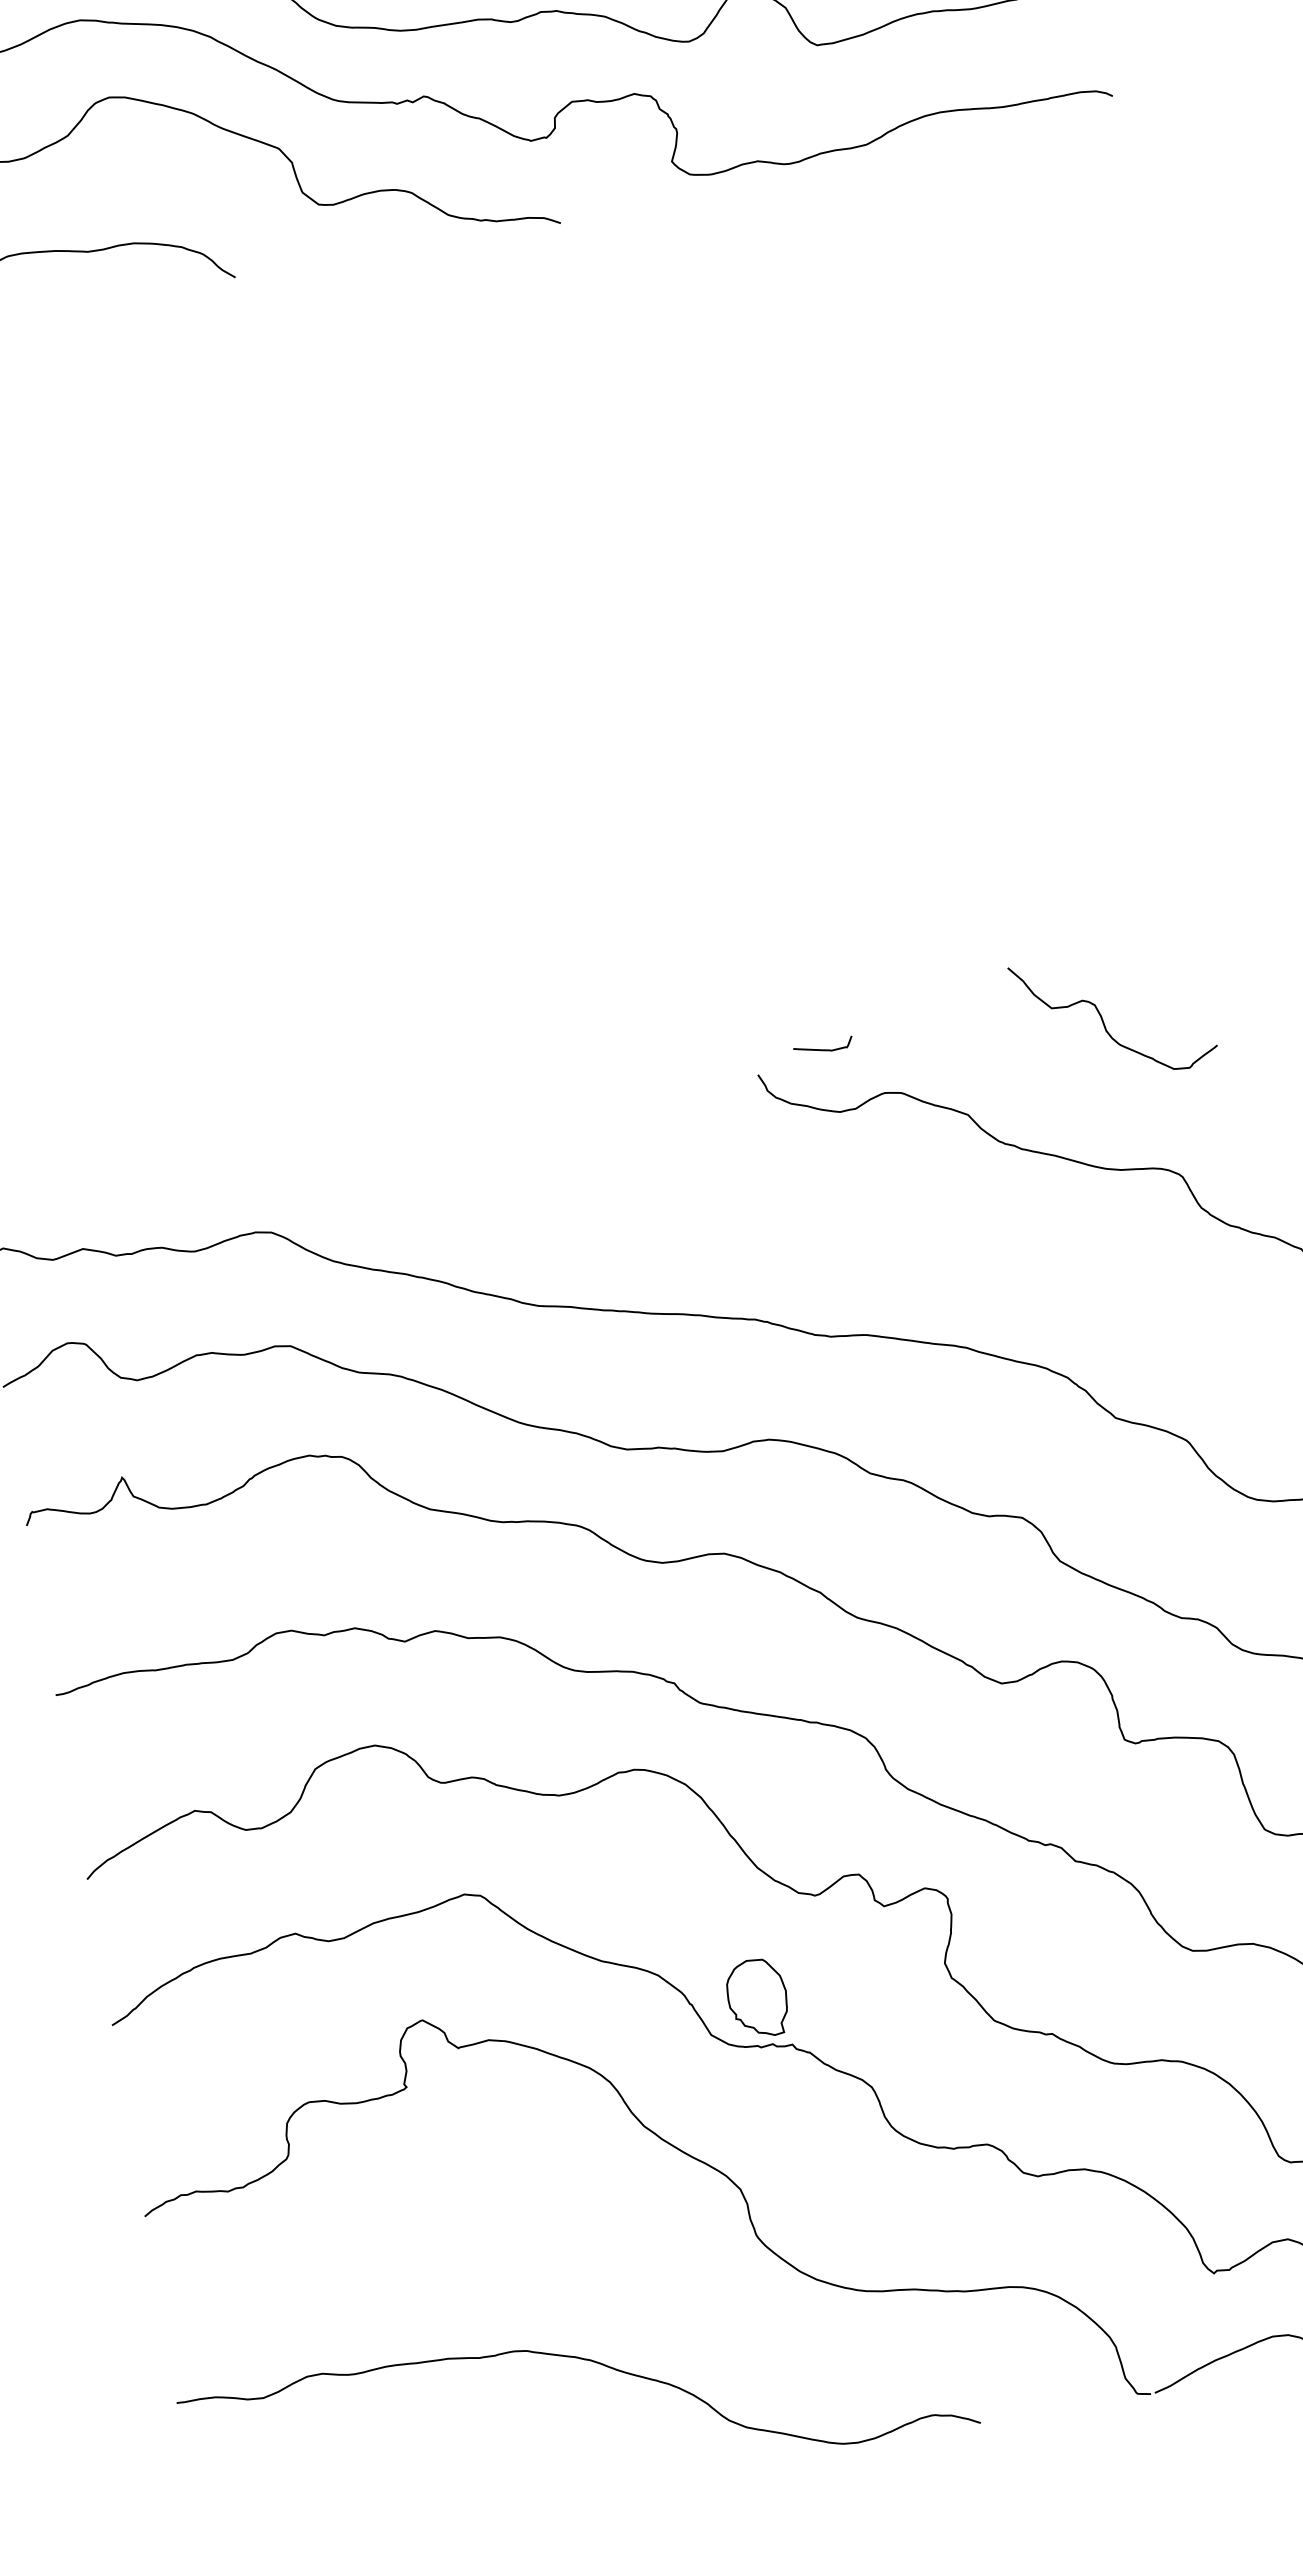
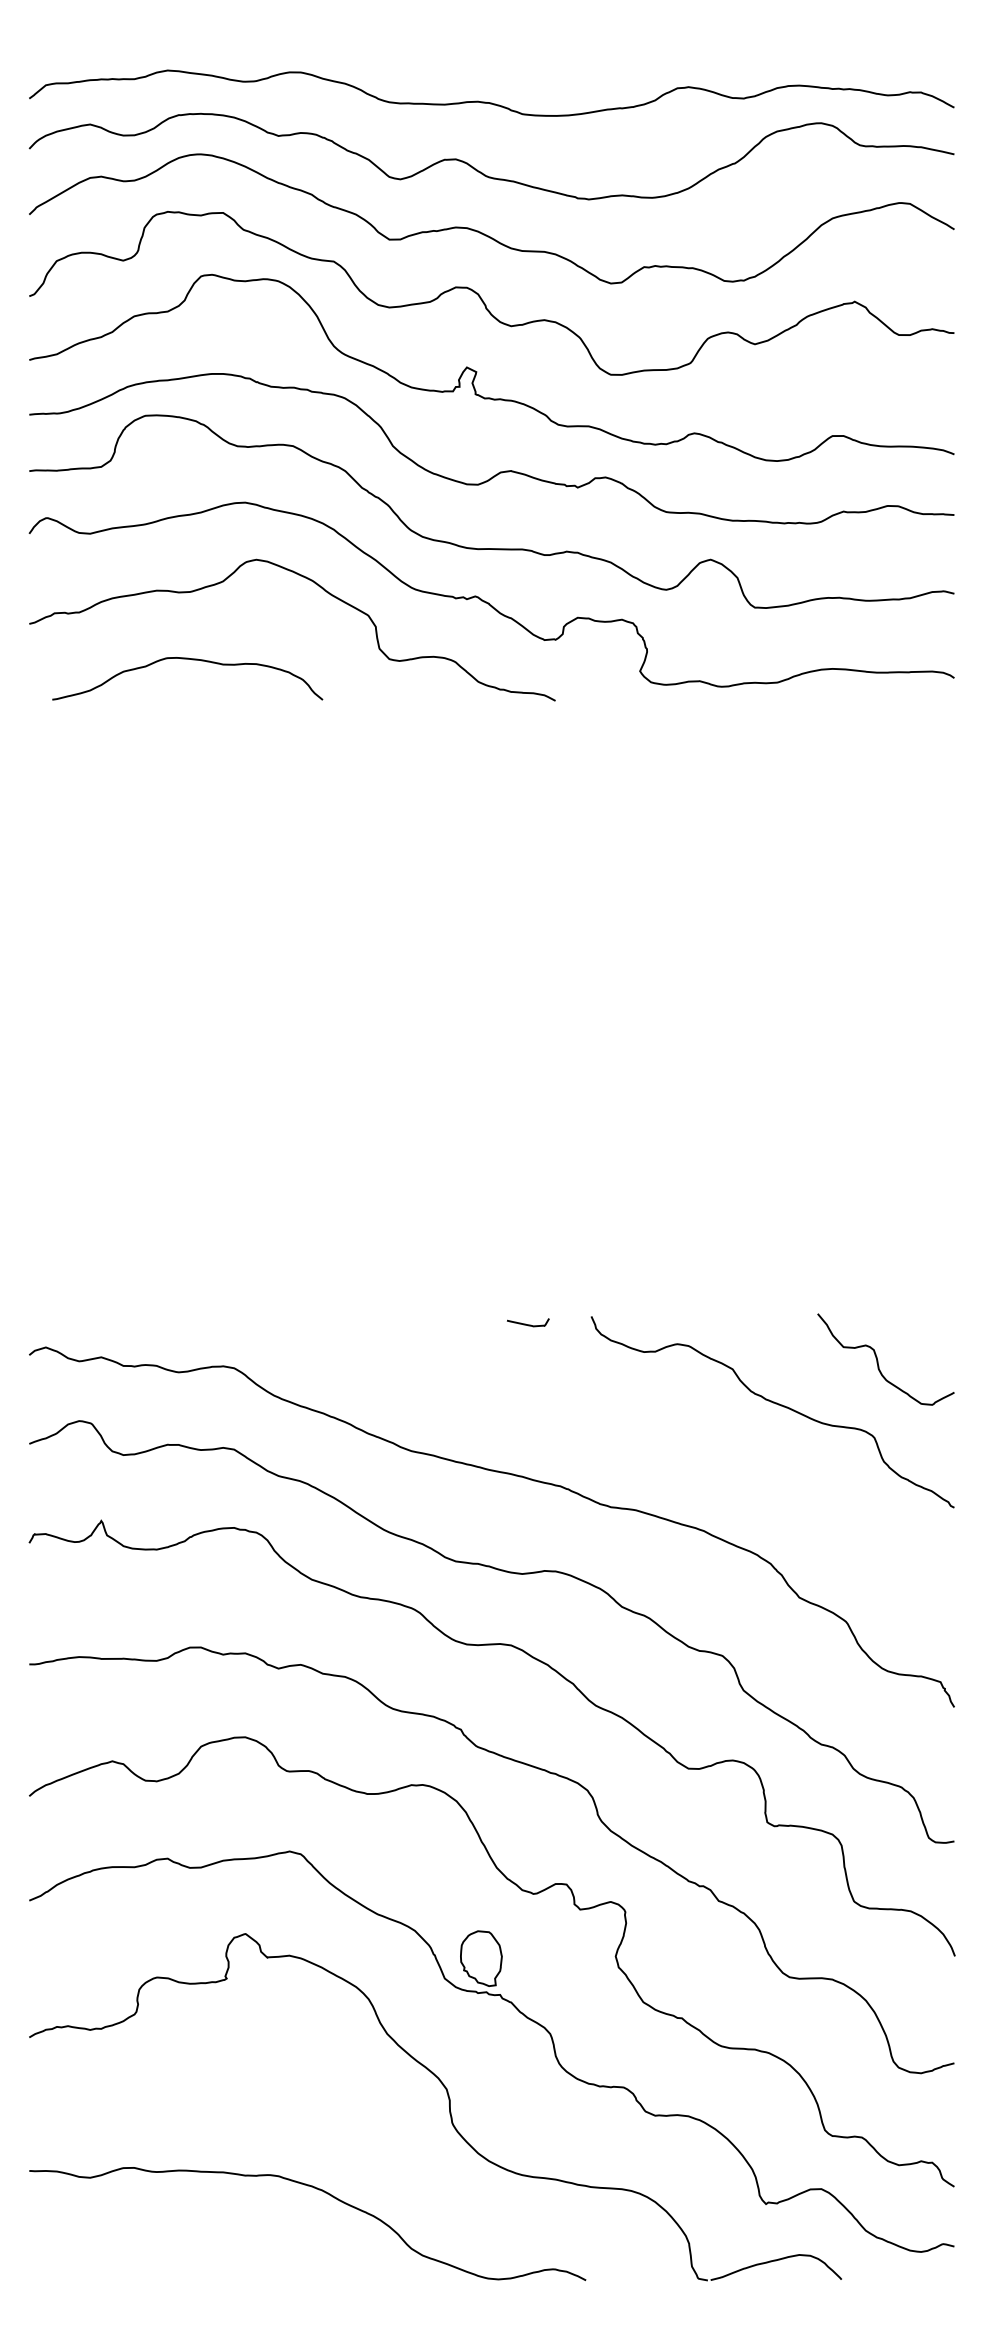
curve: (1103, 1018) -> (878, 1360), moved
curve: (824, 1049) -> (528, 1324), moved

